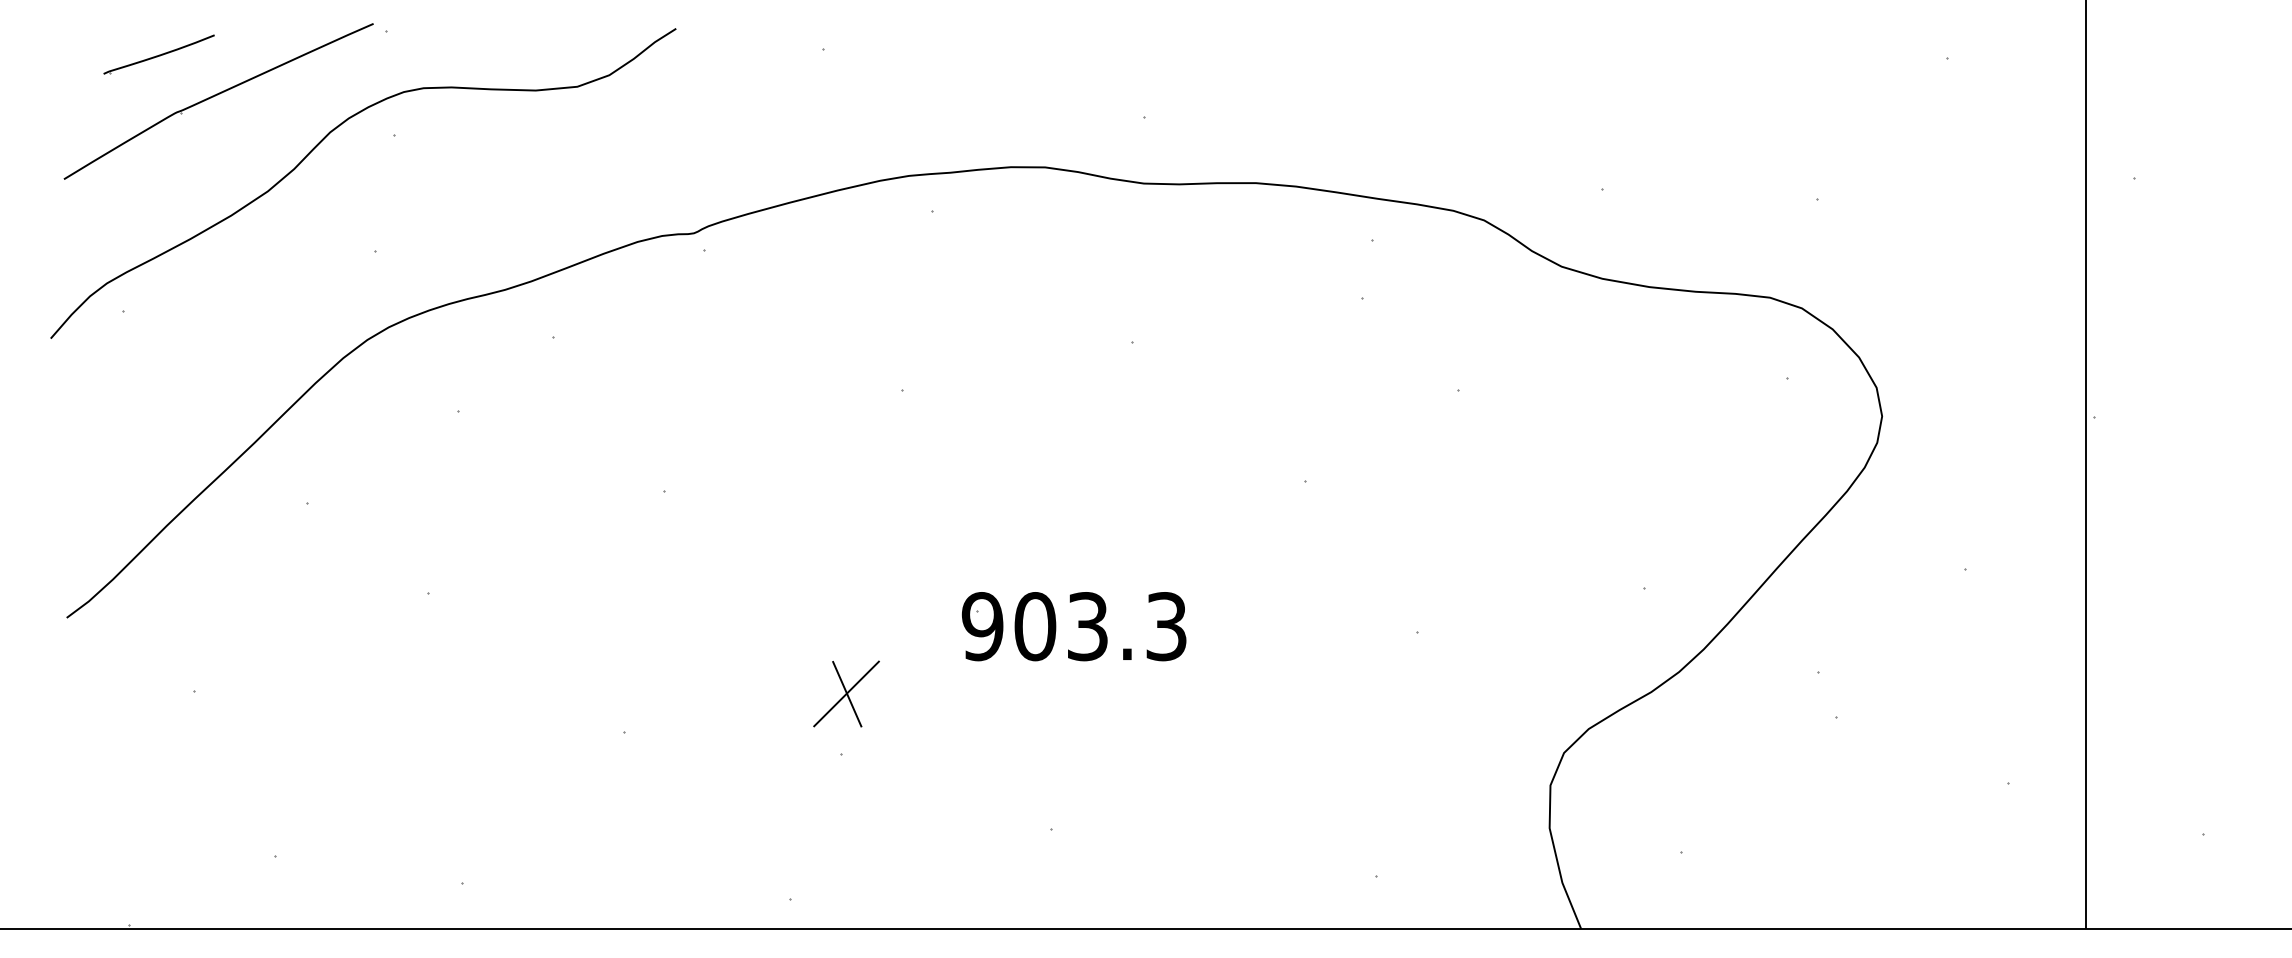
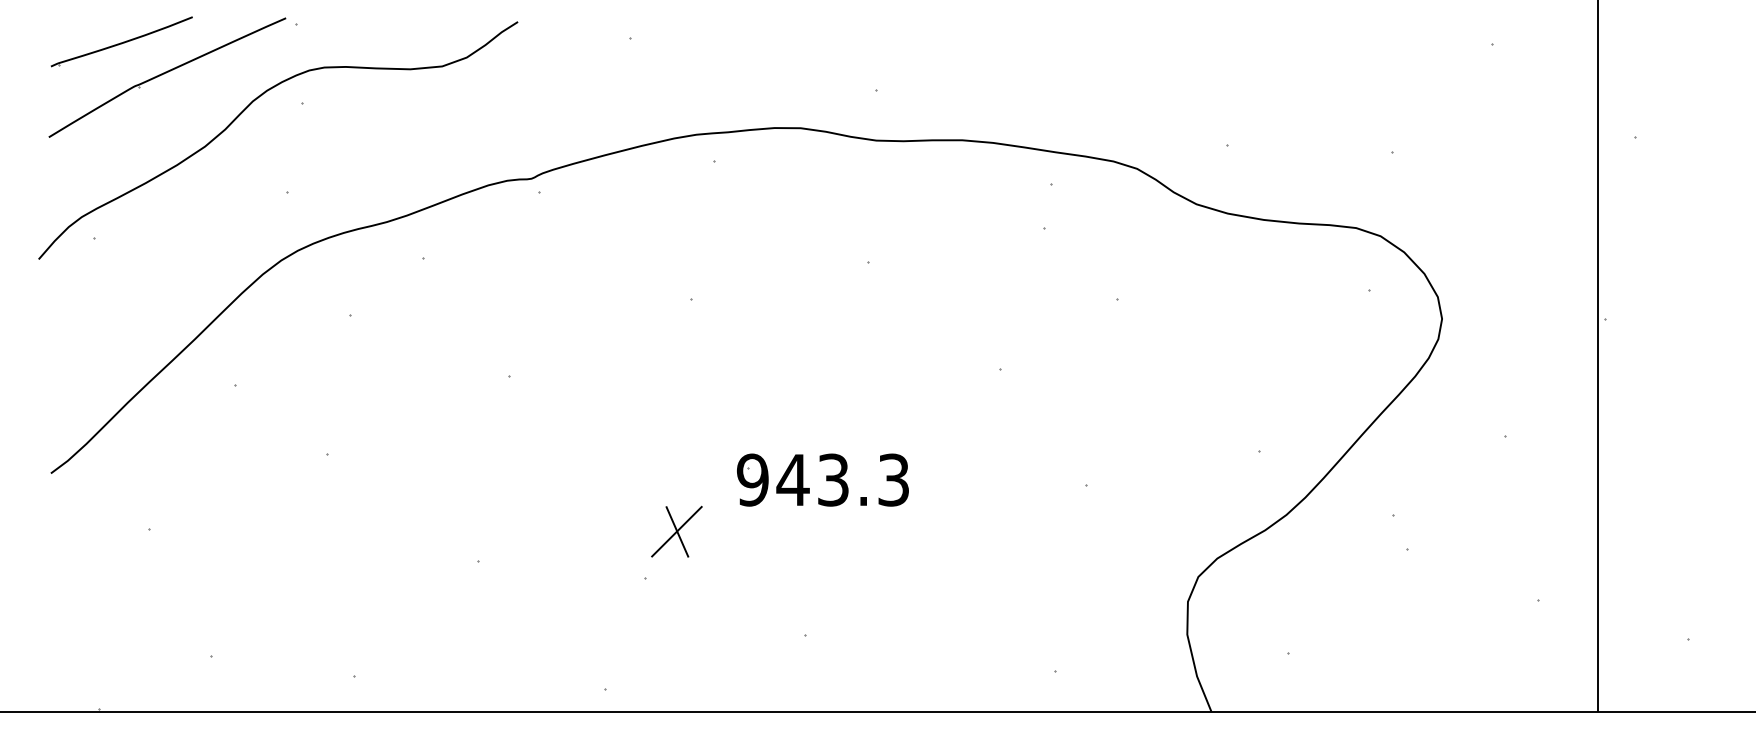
part: (158, 54) -> (121, 41), size x1.67
text: (1035, 626) -> (793, 480), 903.3 -> 943.3
part: (846, 693) -> (676, 531), moved

